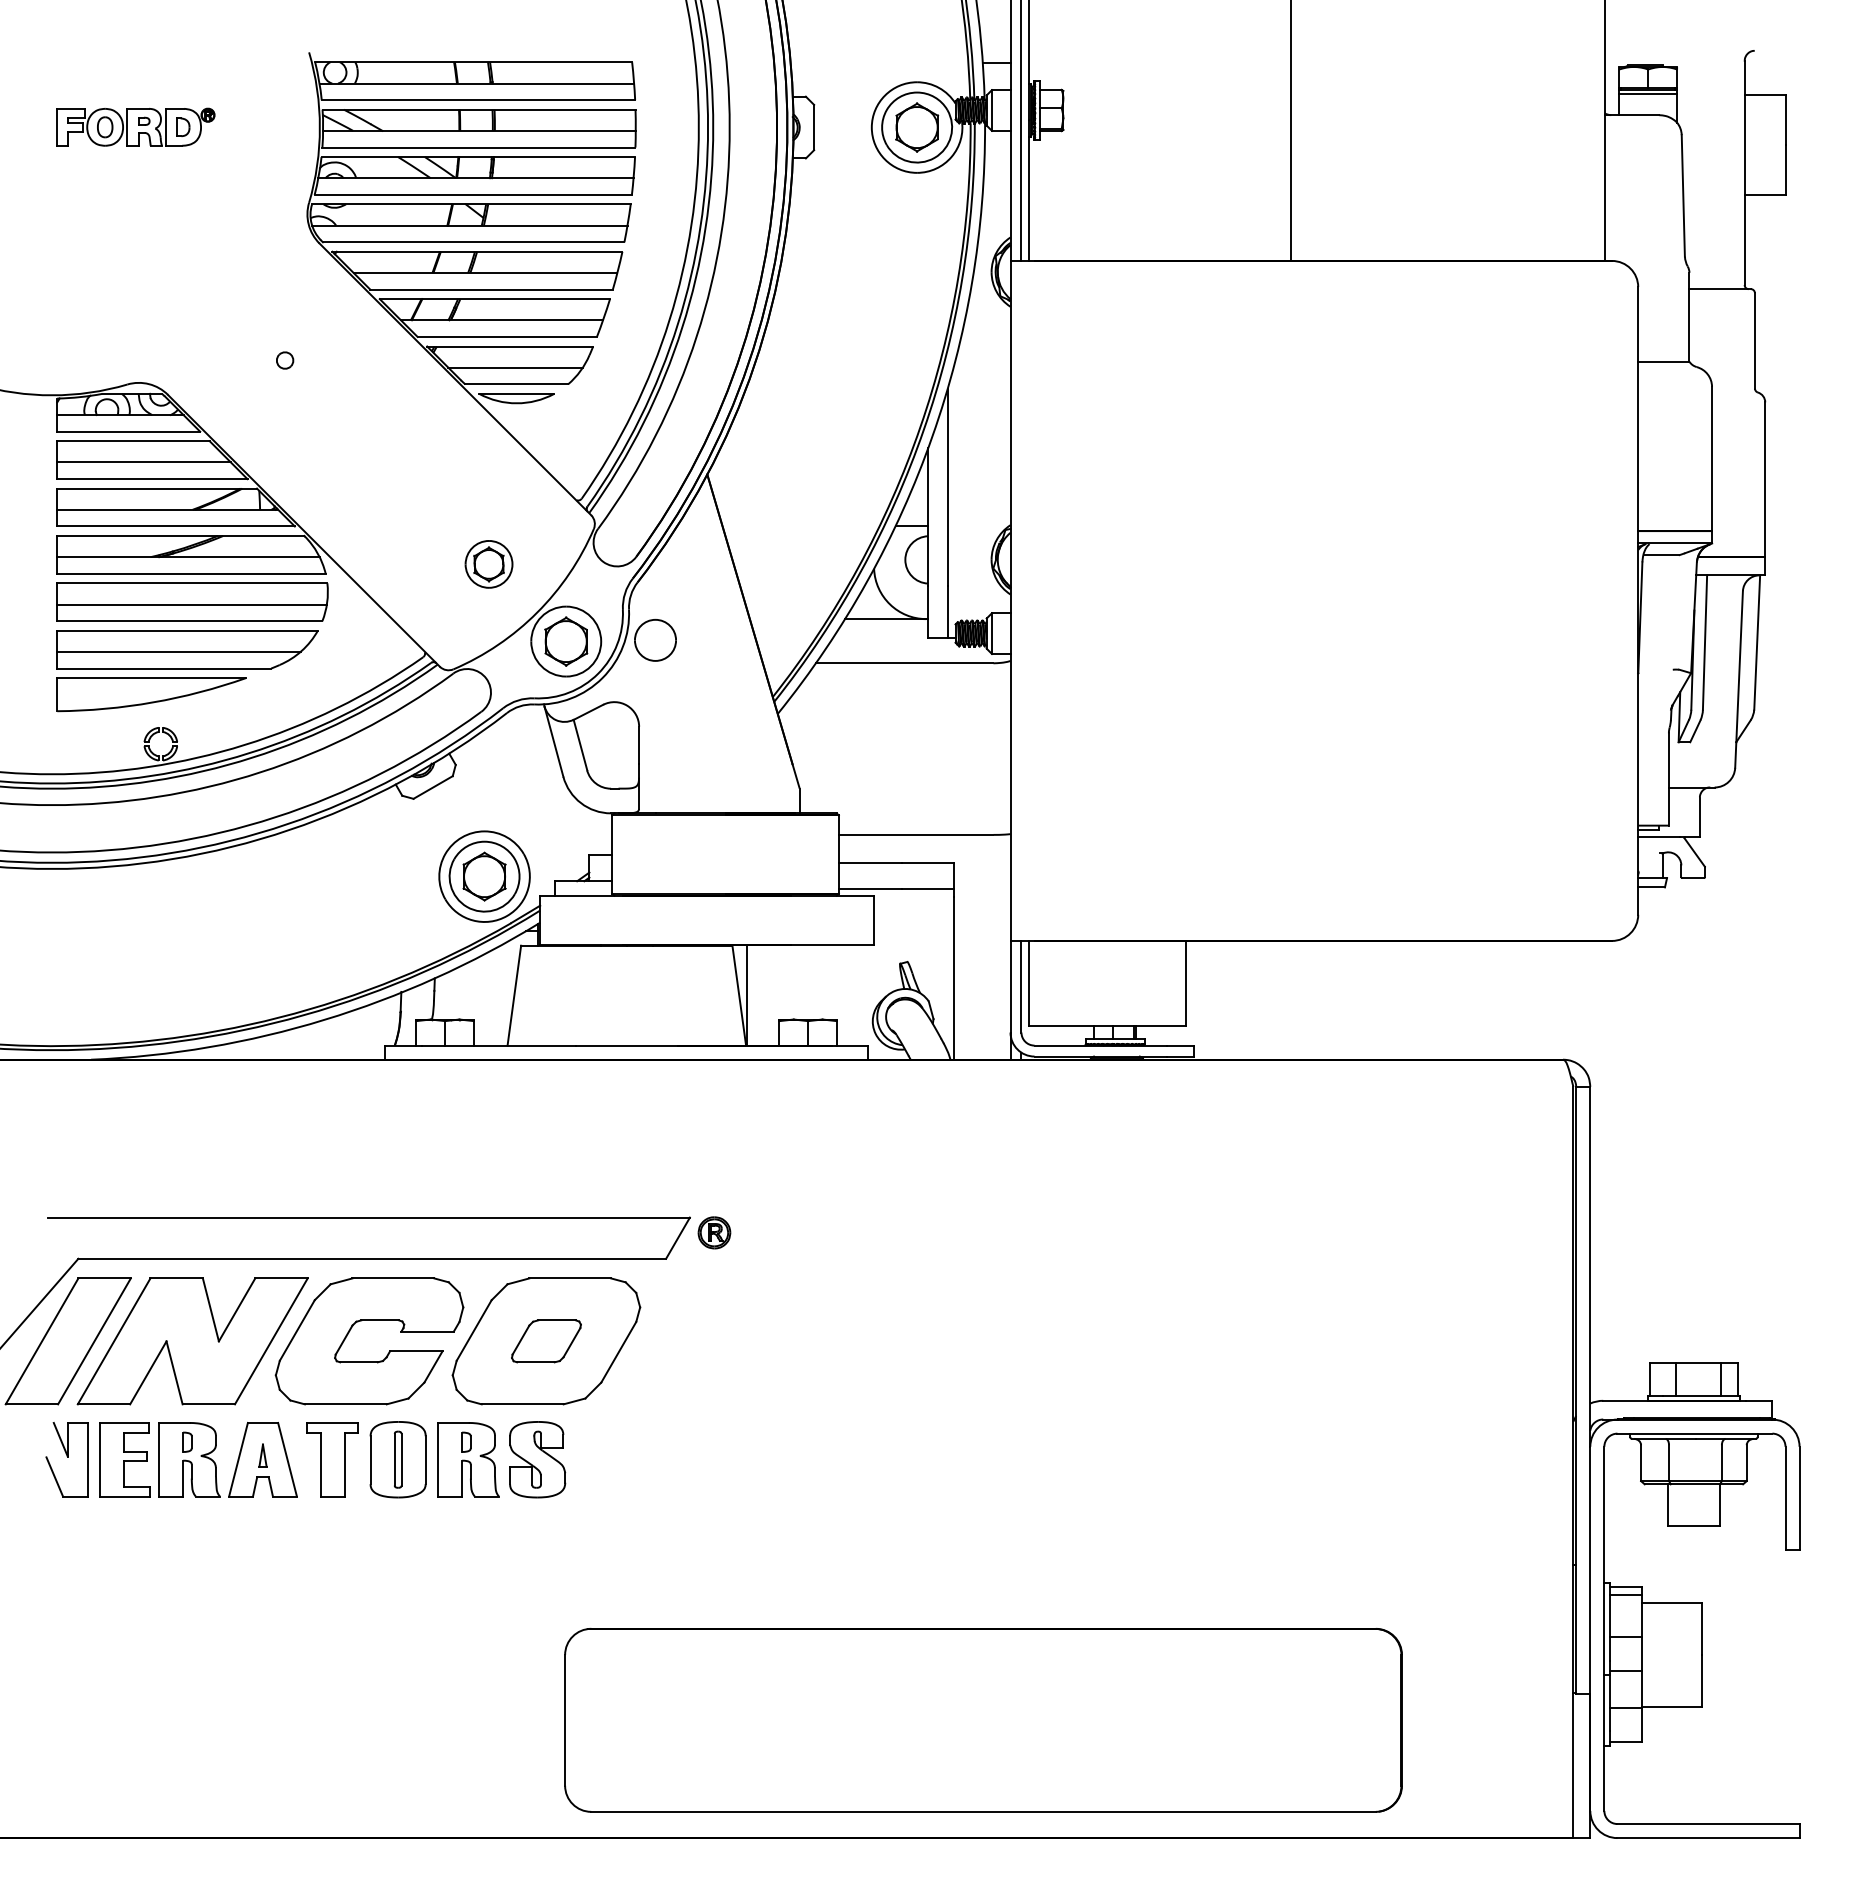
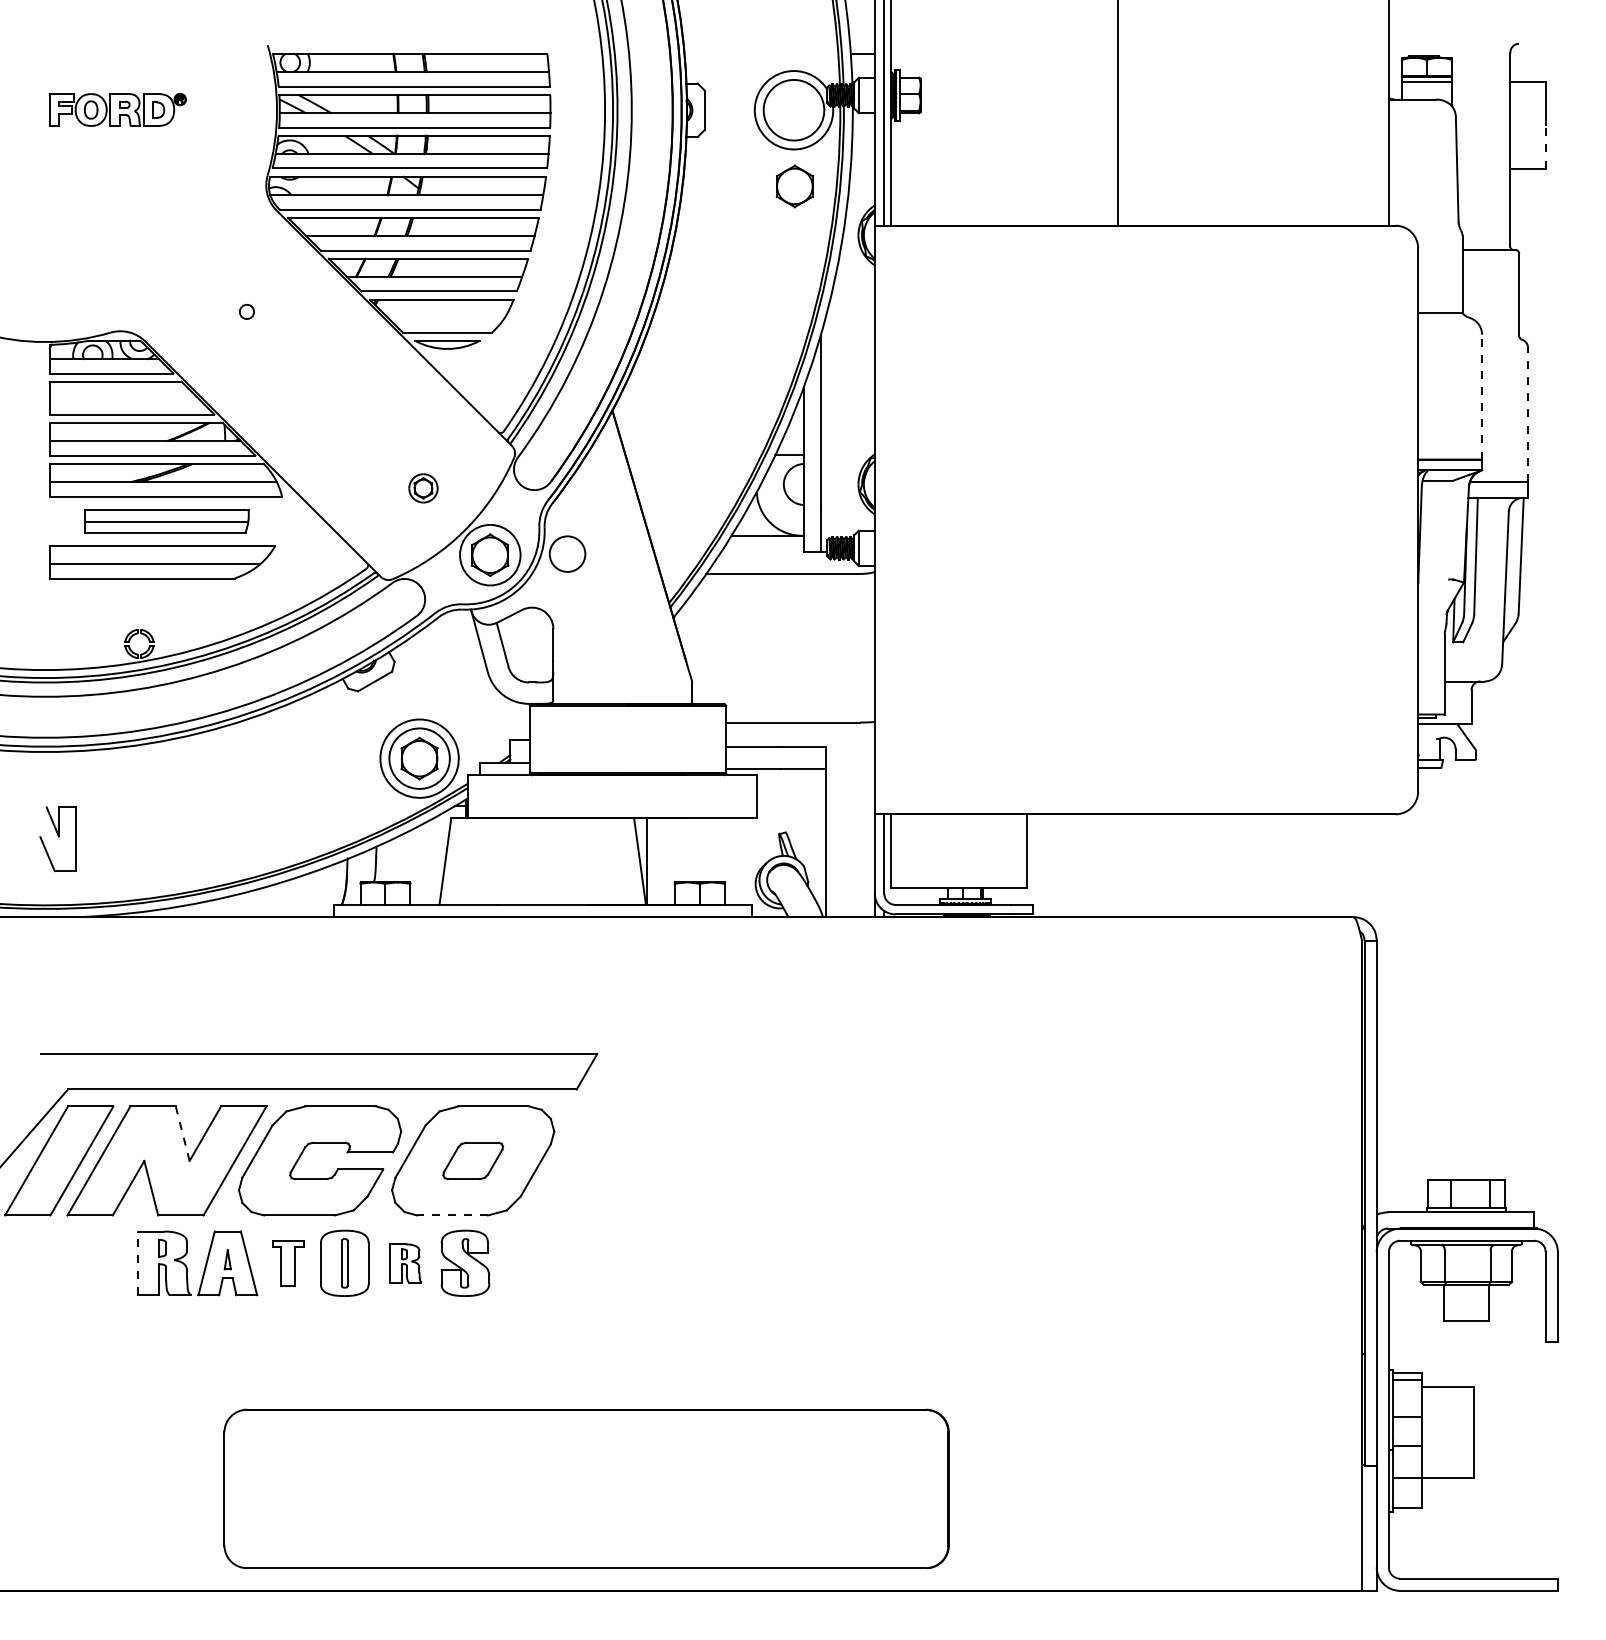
part: (917, 127) -> (795, 186), moved
line: (1785, 169) -> (1545, 146), solid -> dashed
line: (515, 367) -> (446, 317), removed
line: (1712, 458) -> (1482, 396), solid -> dashed
line: (143, 462) -> (124, 400), removed
line: (1765, 479) -> (1528, 414), solid -> dashed
part: (488, 564) -> (423, 488), size x0.7
part: (192, 601) -> (166, 520), size x0.7
part: (151, 694) -> (131, 601), removed
part: (714, 1232) -> (618, 1066), removed
line: (211, 1310) -> (183, 1134), solid -> dashed
line: (522, 1404) -> (452, 1215), solid -> dashed
part: (66, 1459) -> (57, 839), moved
part: (124, 1459) -> (107, 1263), removed
line: (158, 1459) -> (137, 1263), solid -> dashed
part: (332, 1459) -> (287, 1263), size x0.7
part: (468, 1459) -> (405, 1263), size x0.6
part: (983, 1720) -> (586, 1489), moved

